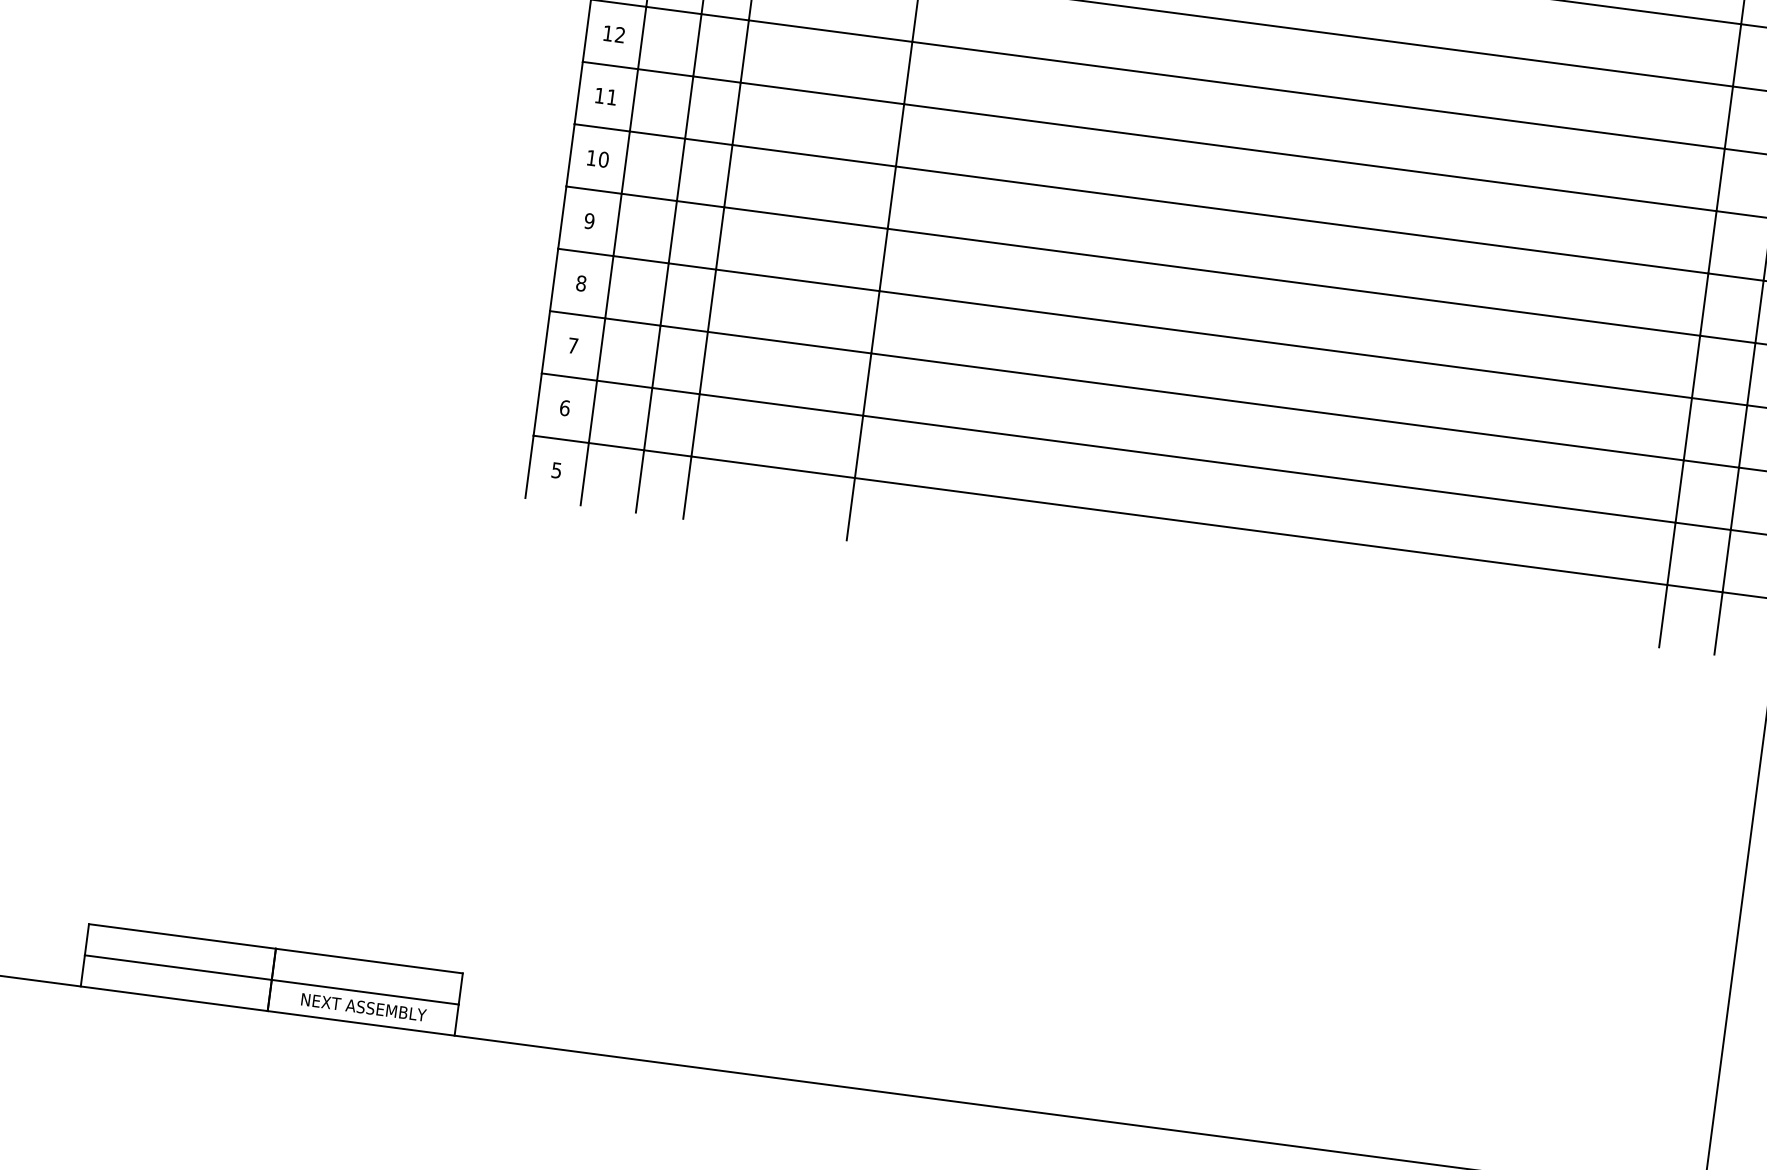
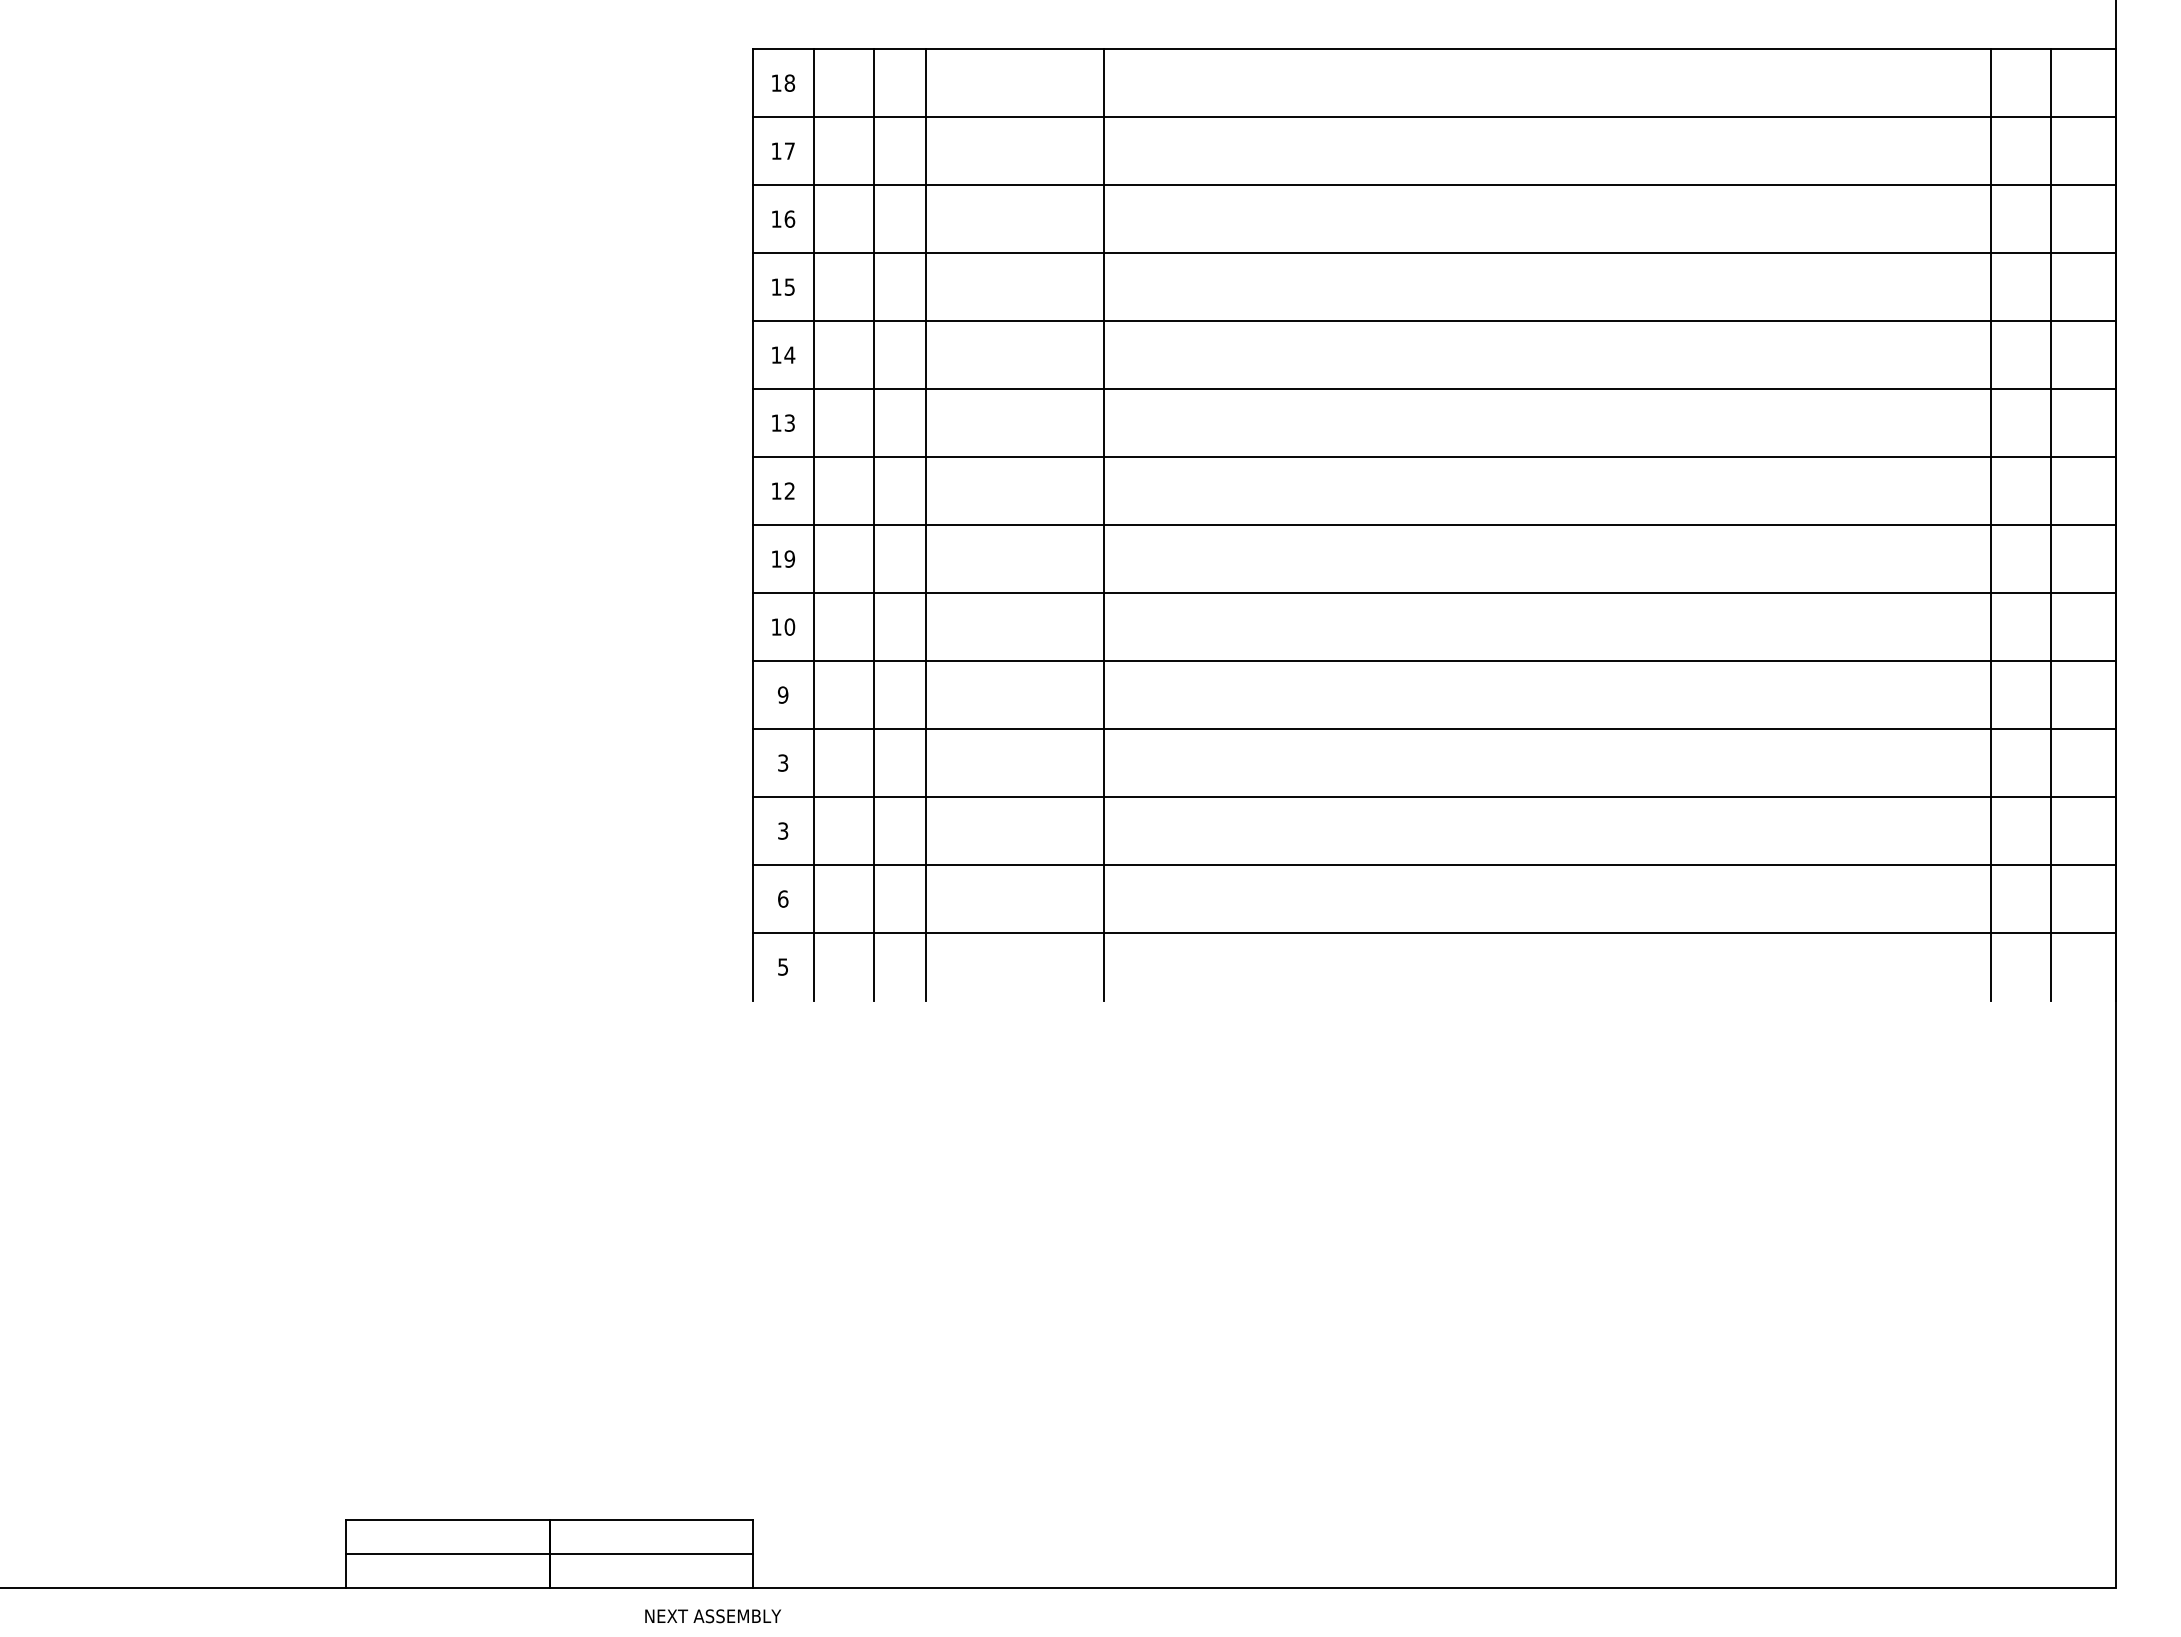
text: (611, 96) -> (789, 558), 11 -> 19
text: (581, 283) -> (783, 762), 8 -> 3
text: (573, 345) -> (783, 830), 7 -> 3
text: (364, 1007) -> (713, 1616), moved

